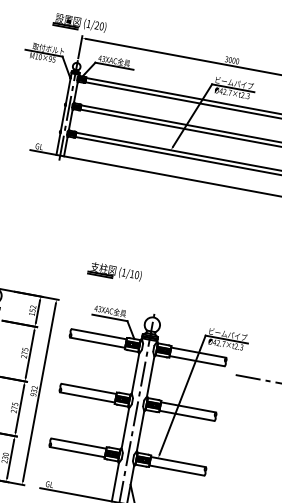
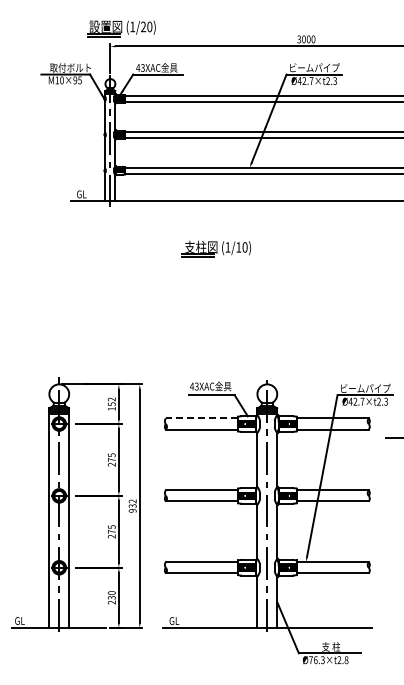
part: (80, 23) -> (121, 28), moved
part: (114, 271) -> (215, 248), moved
line: (98, 334) -> (201, 418), solid -> dashed

